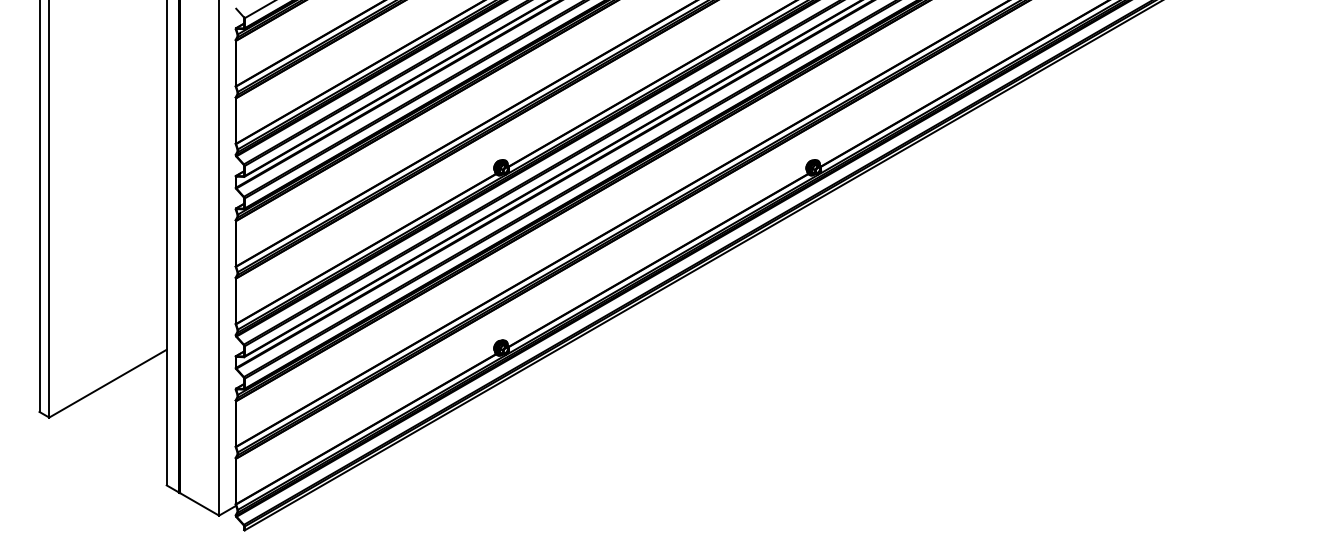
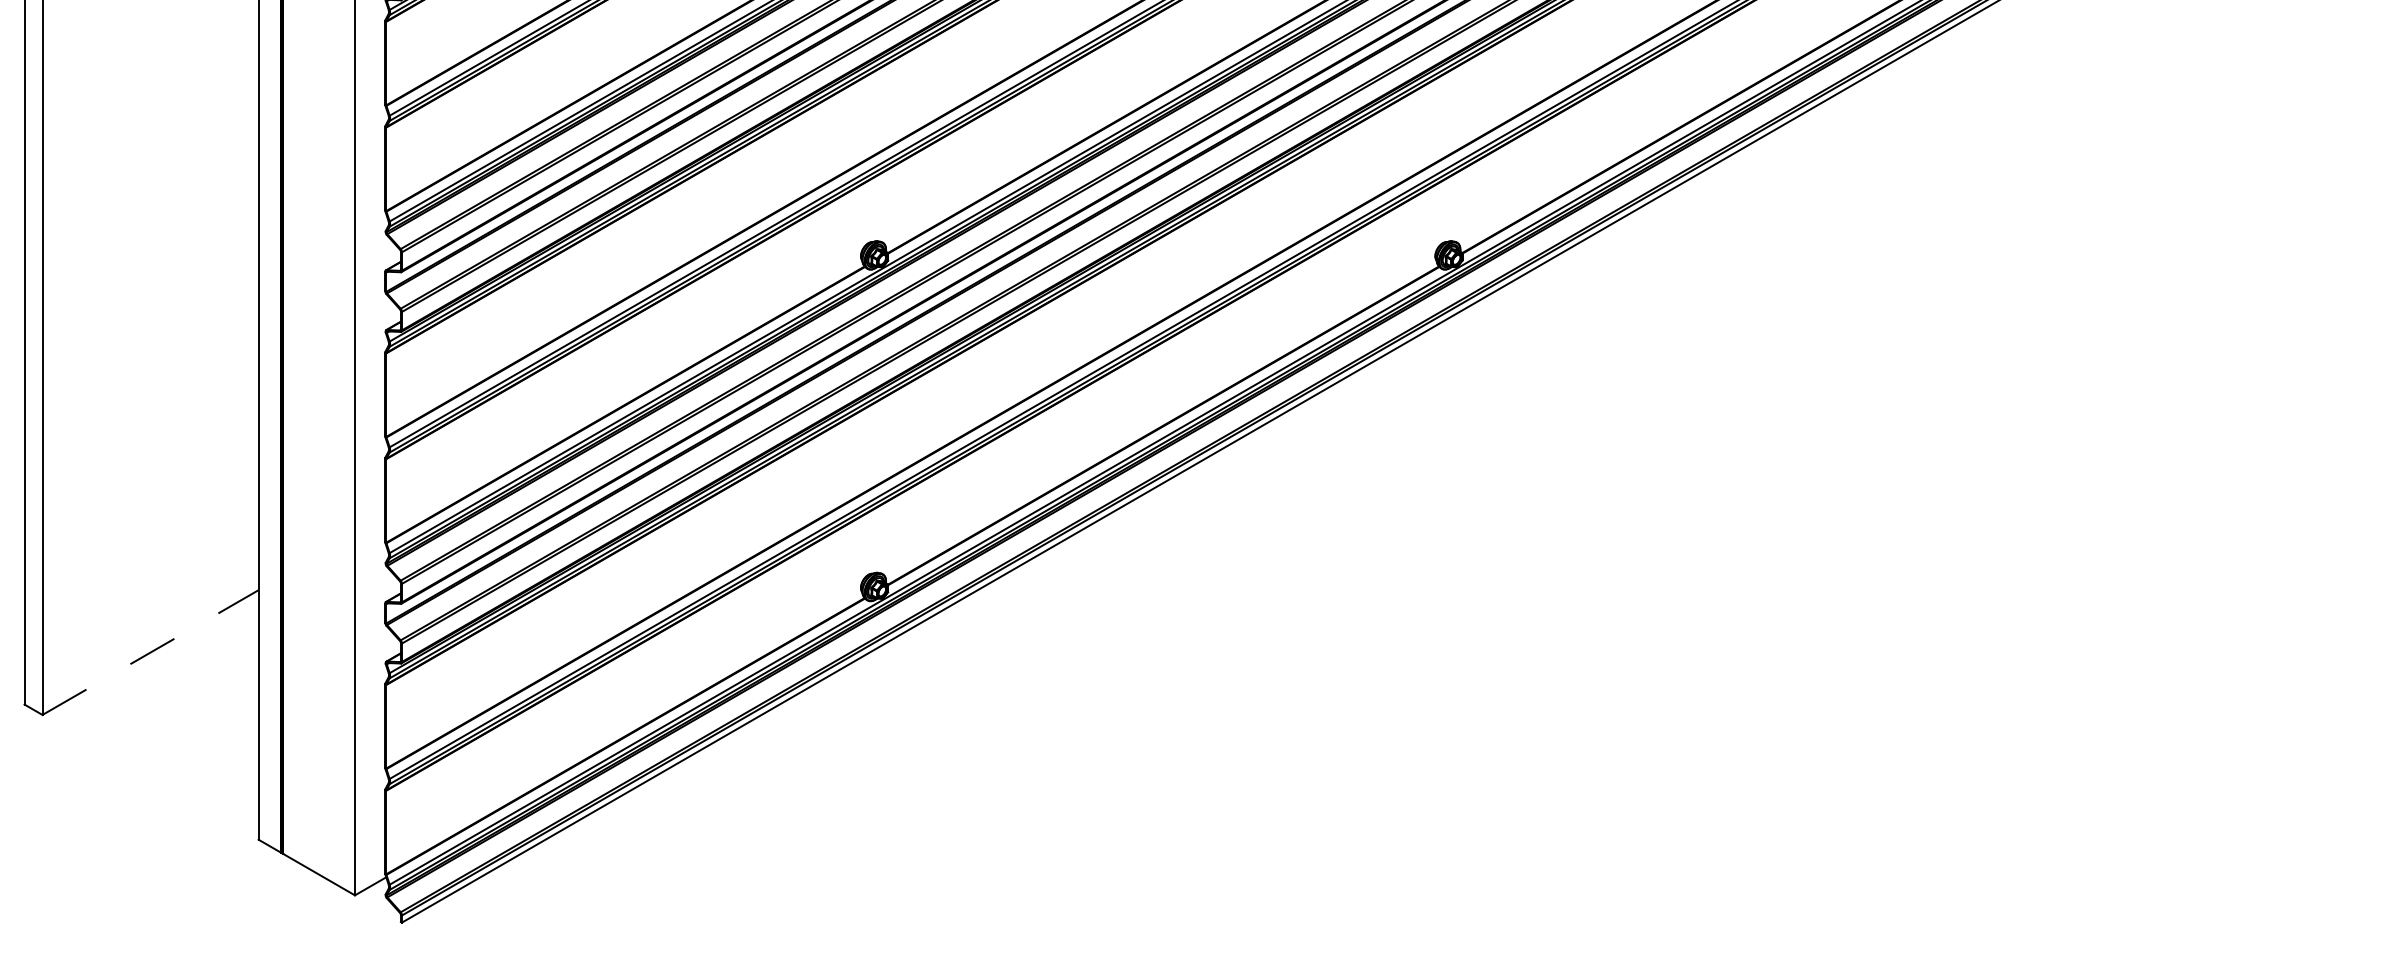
line: (107, 383) -> (149, 652), solid -> dashed

